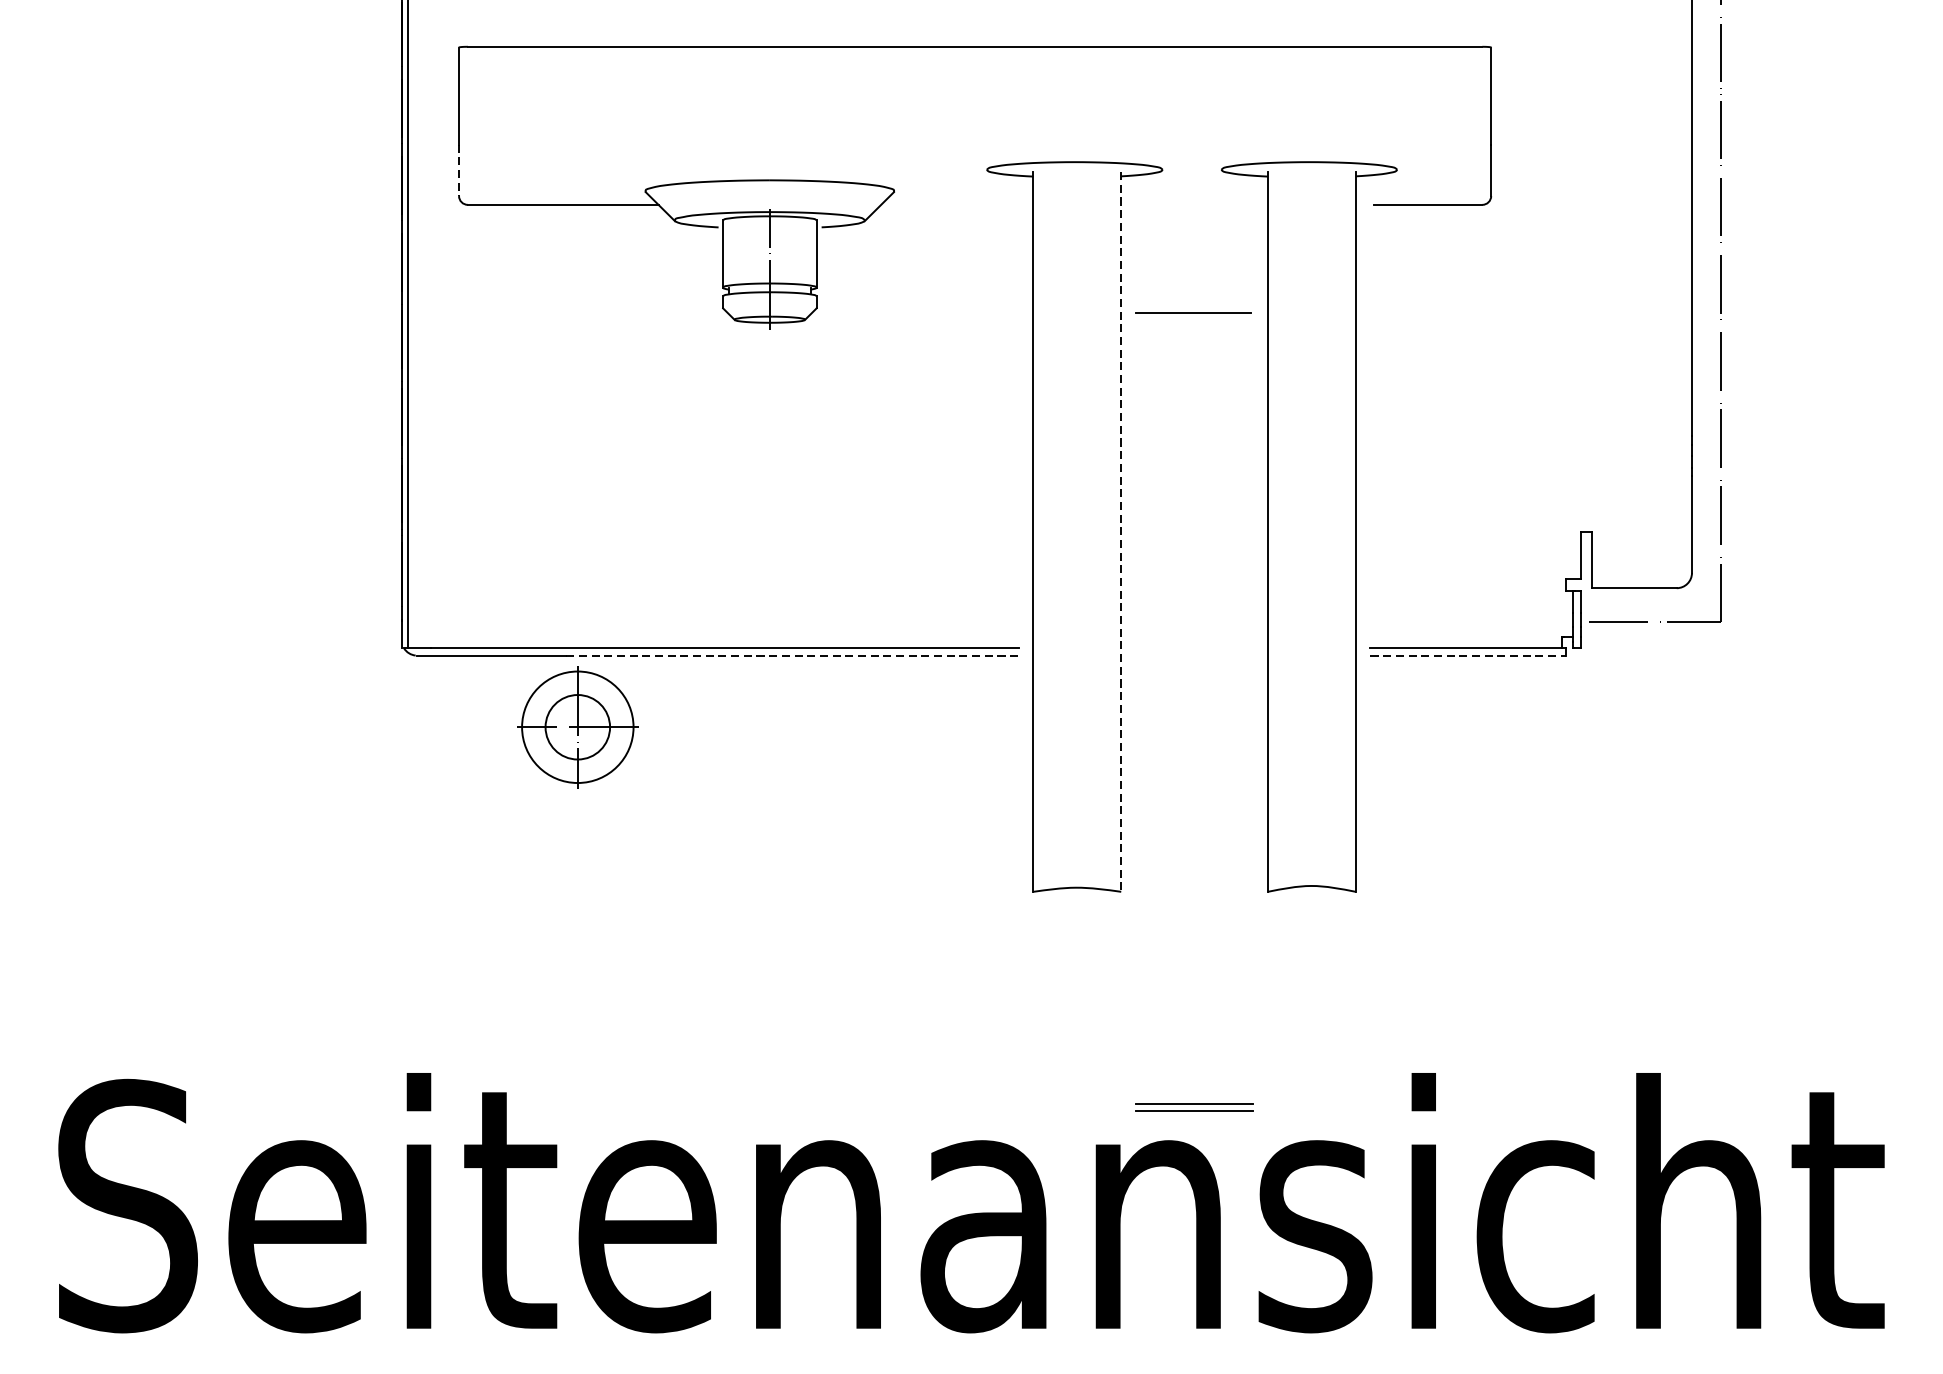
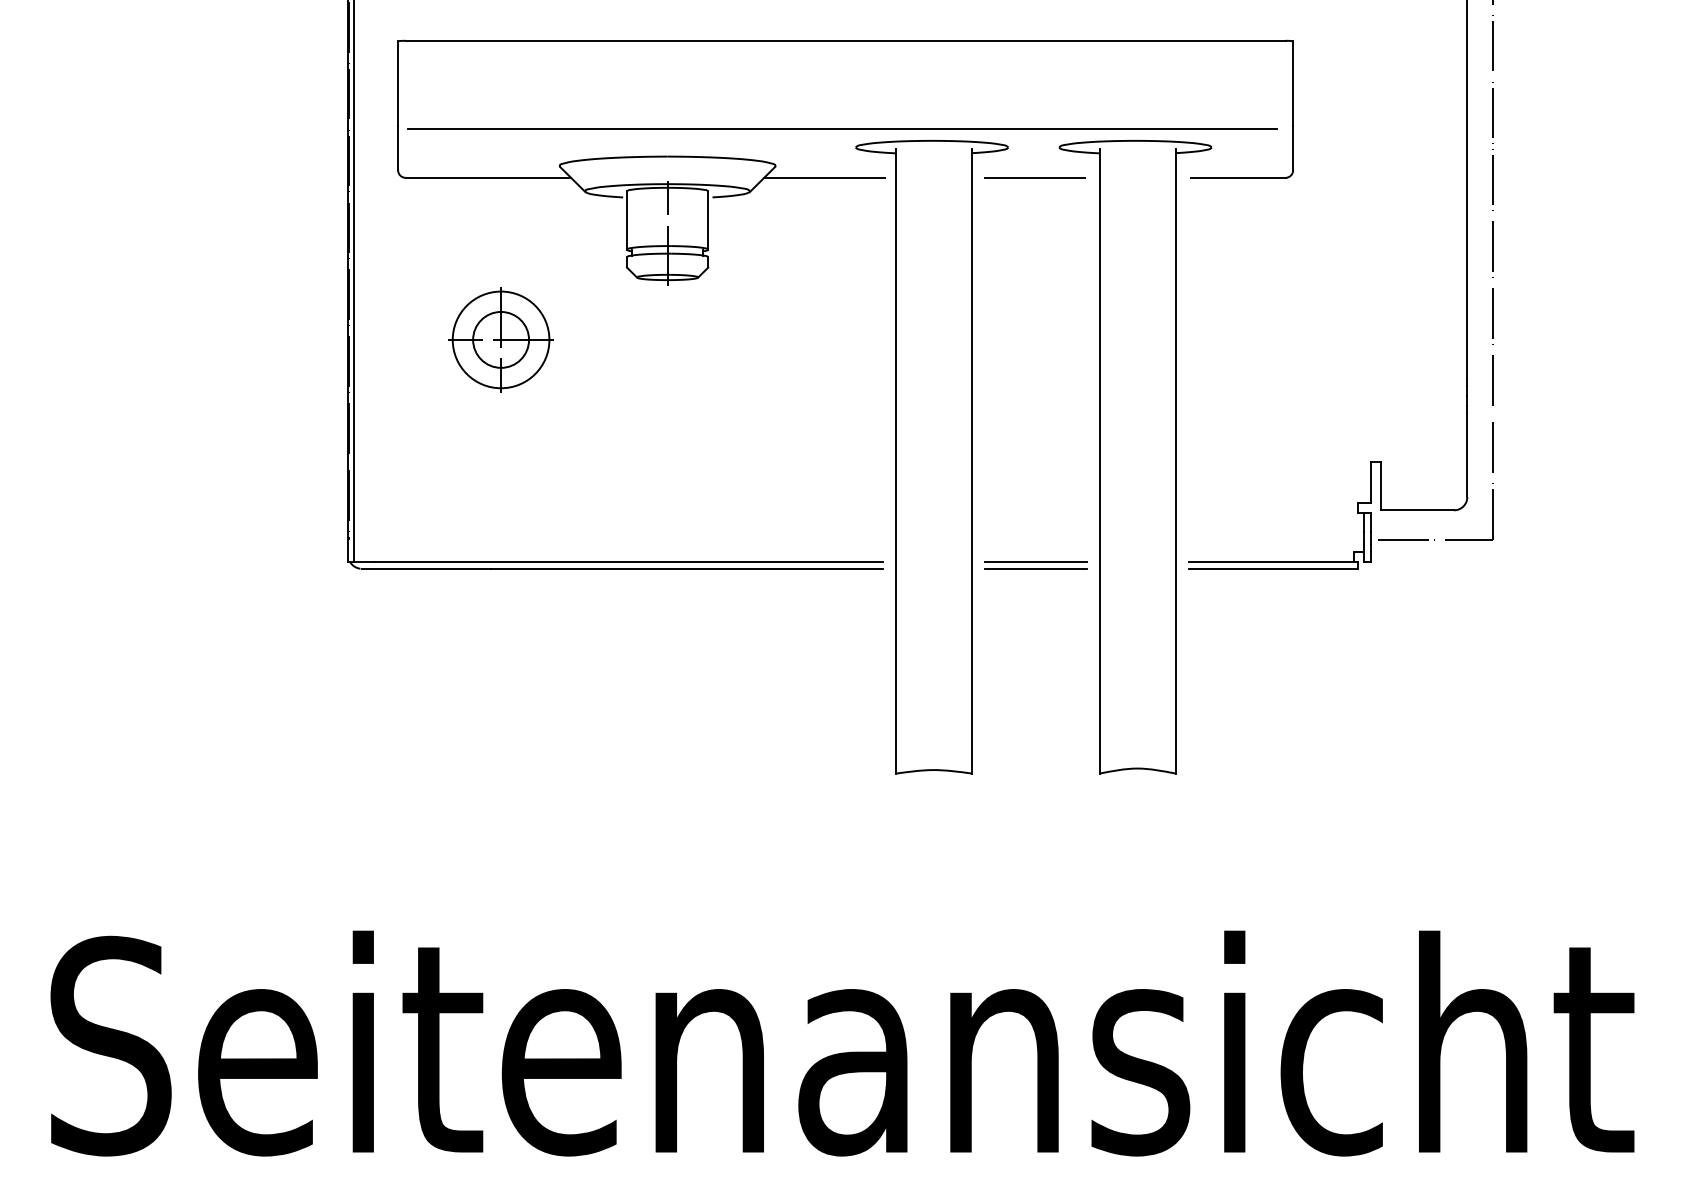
line: (971, 149) -> (842, 129), added
line: (459, 170) -> (398, 148), dashed -> solid
line: (950, 204) -> (824, 177), added
line: (1192, 312) -> (1034, 177), moved
line: (1121, 533) -> (972, 462), dashed -> solid
line: (792, 655) -> (687, 568), dashed -> solid
line: (1468, 655) -> (1273, 568), dashed -> solid
part: (577, 726) -> (500, 339), moved
part: (1194, 1107) -> (1035, 565), moved

